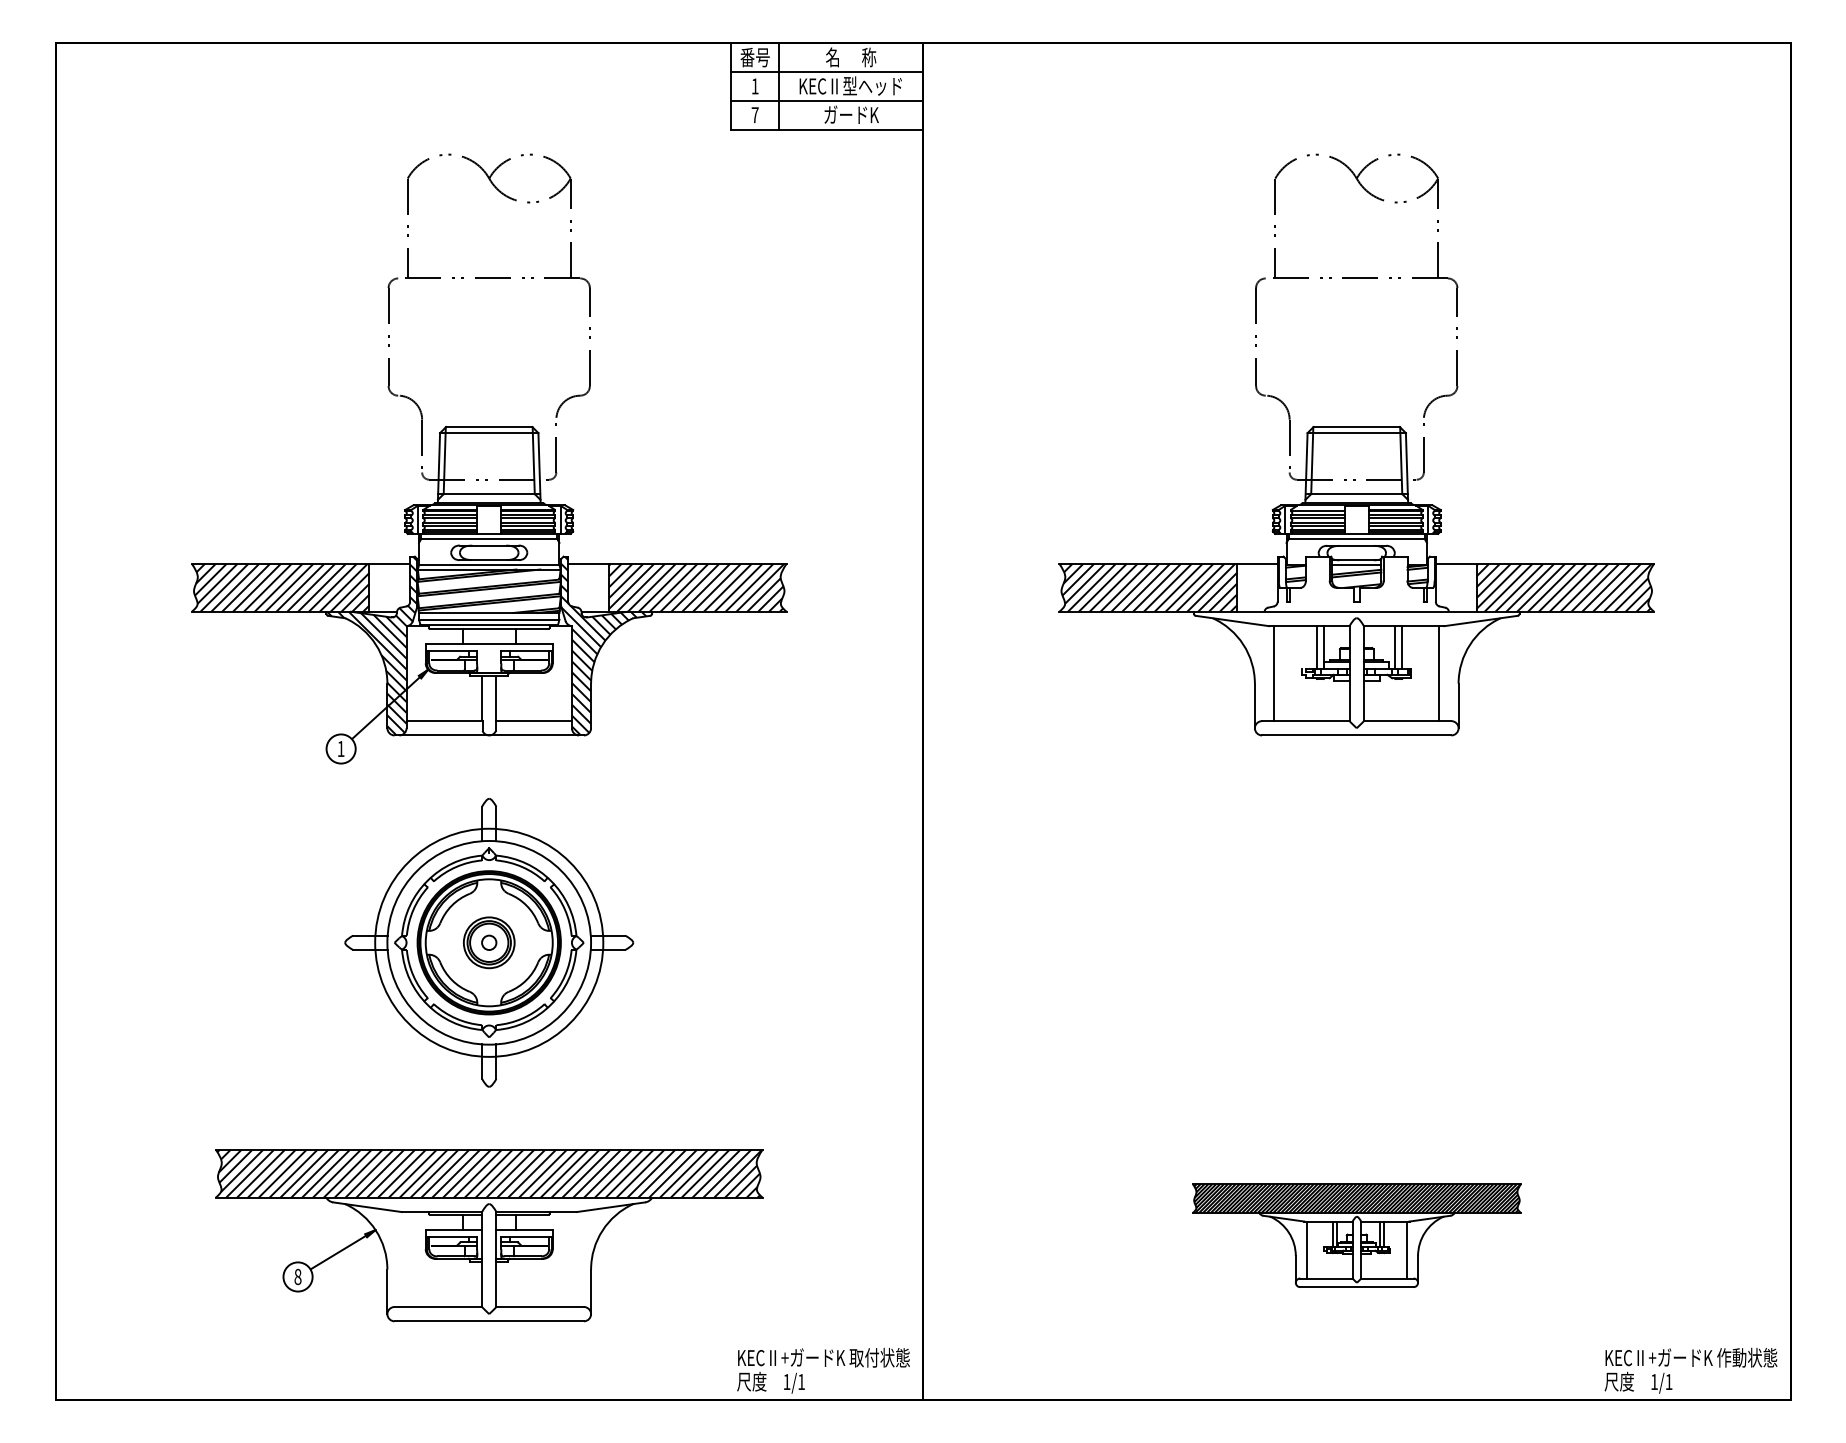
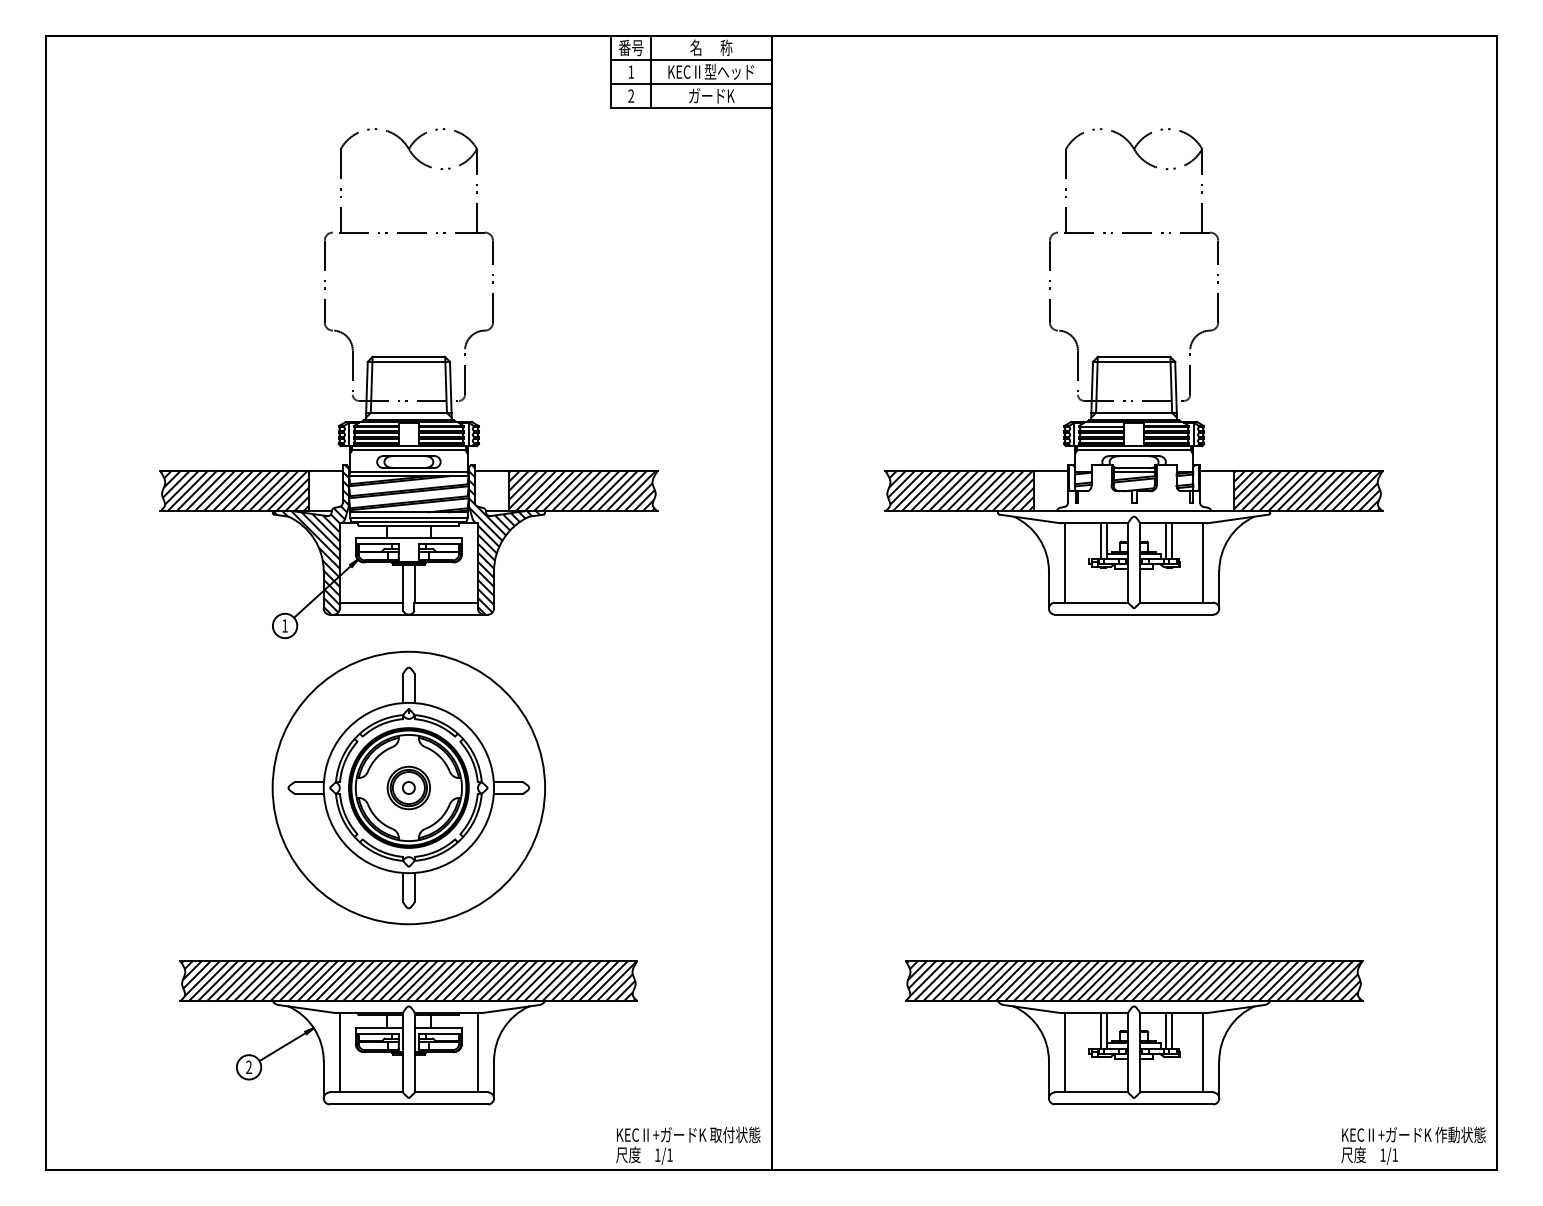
text: (755, 114) -> (631, 95), 7 -> 2
circle: (488, 942) -> (408, 787), size x1.43
part: (1357, 1235) -> (1134, 1032), size x1.67
line: (406, 1259) -> (339, 1052), added
line: (572, 1259) -> (478, 1052), added
text: (297, 1277) -> (248, 1067), 8 -> 2

